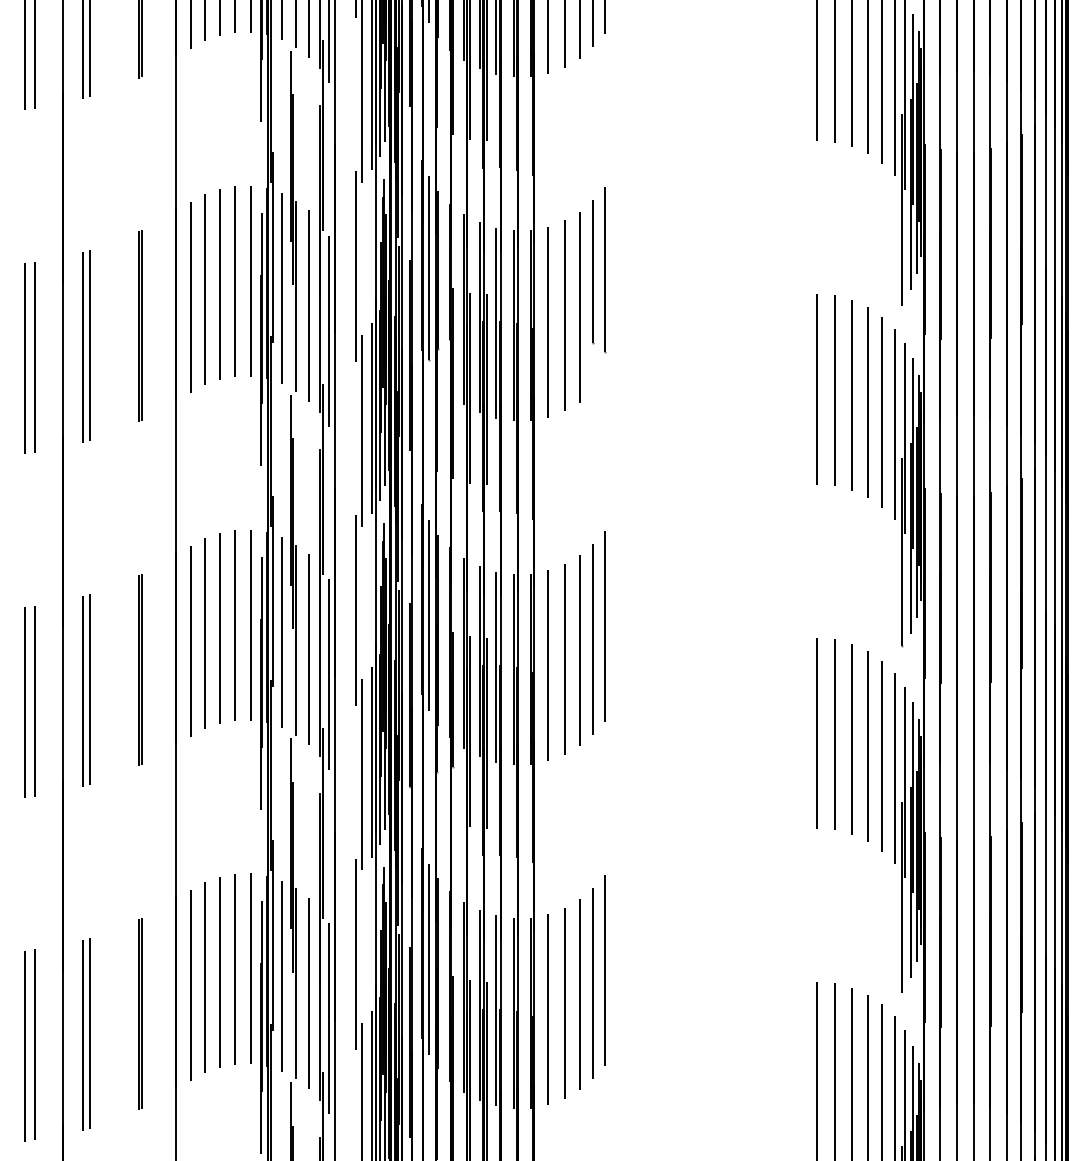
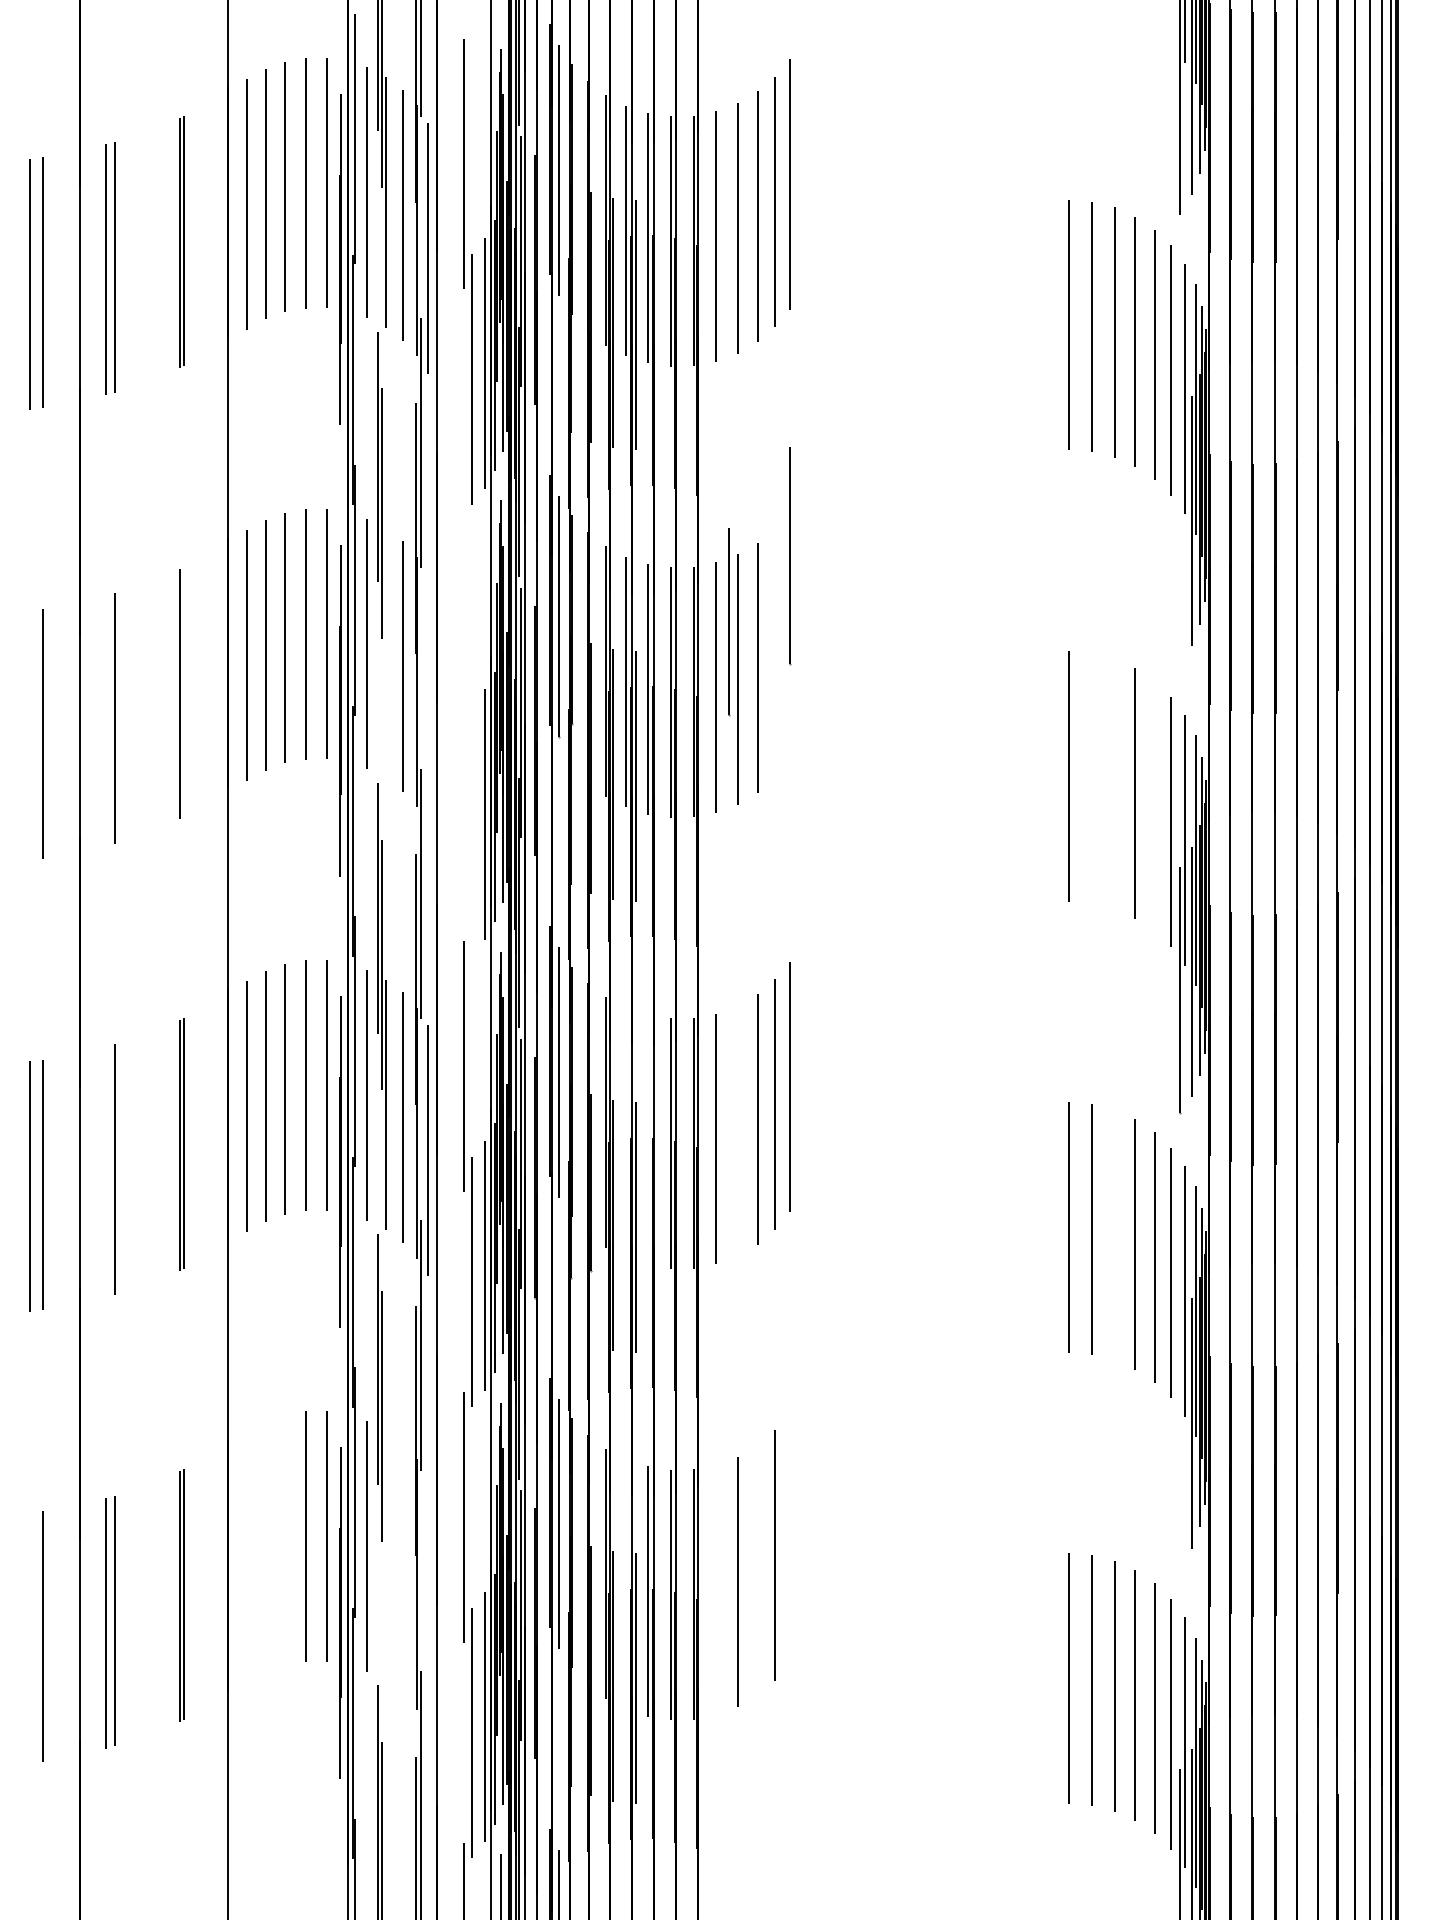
line: (901, 209) -> (1180, 540), removed
line: (355, 266) -> (463, 614), removed
line: (604, 270) -> (790, 556), moved
line: (593, 272) -> (729, 622), moved
line: (296, 295) -> (385, 653), removed
line: (142, 324) -> (183, 691), removed
line: (328, 331) -> (428, 699), removed
line: (83, 347) -> (106, 720), removed
line: (24, 358) -> (29, 735), removed
line: (834, 390) -> (1092, 777), removed
line: (851, 395) -> (1114, 783), removed
line: (882, 411) -> (1154, 805), removed
line: (361, 430) -> (471, 830), removed
line: (564, 659) -> (737, 1130), removed
line: (479, 661) -> (626, 1133), removed
line: (496, 667) -> (648, 1140), removed
line: (83, 690) -> (106, 1171), removed
line: (851, 738) -> (1114, 1234), removed
line: (901, 897) -> (1180, 1442), removed
line: (604, 969) -> (790, 1537), removed
line: (219, 971) -> (284, 1540), removed
line: (204, 977) -> (265, 1547), removed
line: (296, 983) -> (385, 1555), removed
line: (190, 984) -> (247, 1557), removed
line: (309, 993) -> (402, 1568), removed
line: (579, 994) -> (757, 1570), removed
line: (479, 1005) -> (626, 1584), removed
line: (548, 1009) -> (716, 1589), removed
line: (328, 1018) -> (428, 1601), removed
line: (24, 1045) -> (29, 1637), removed

